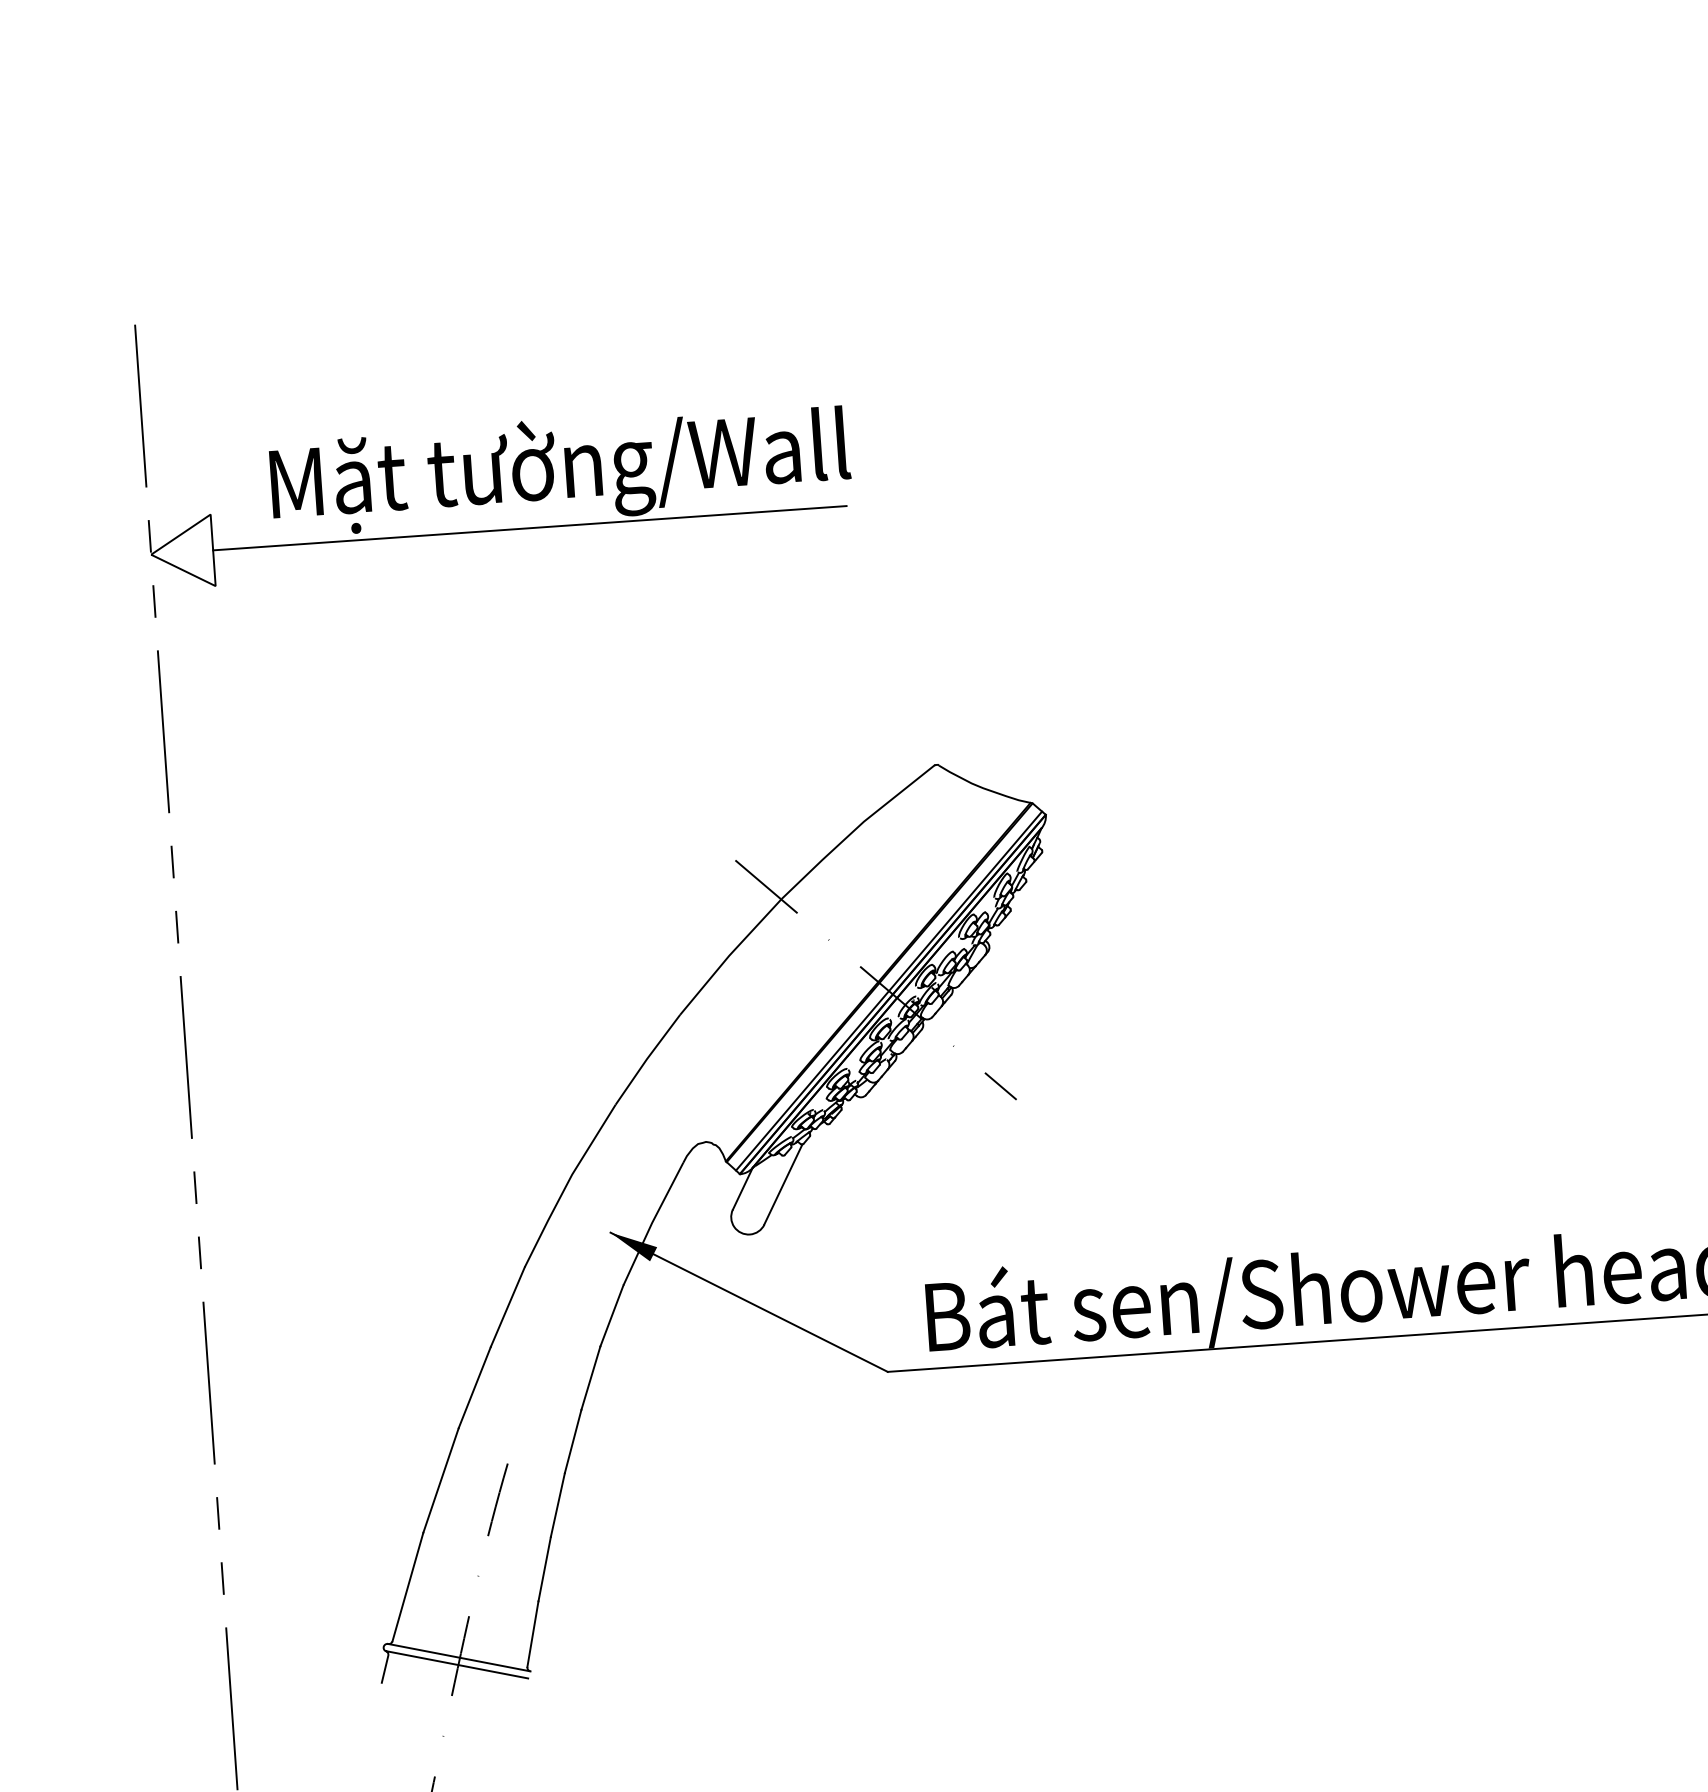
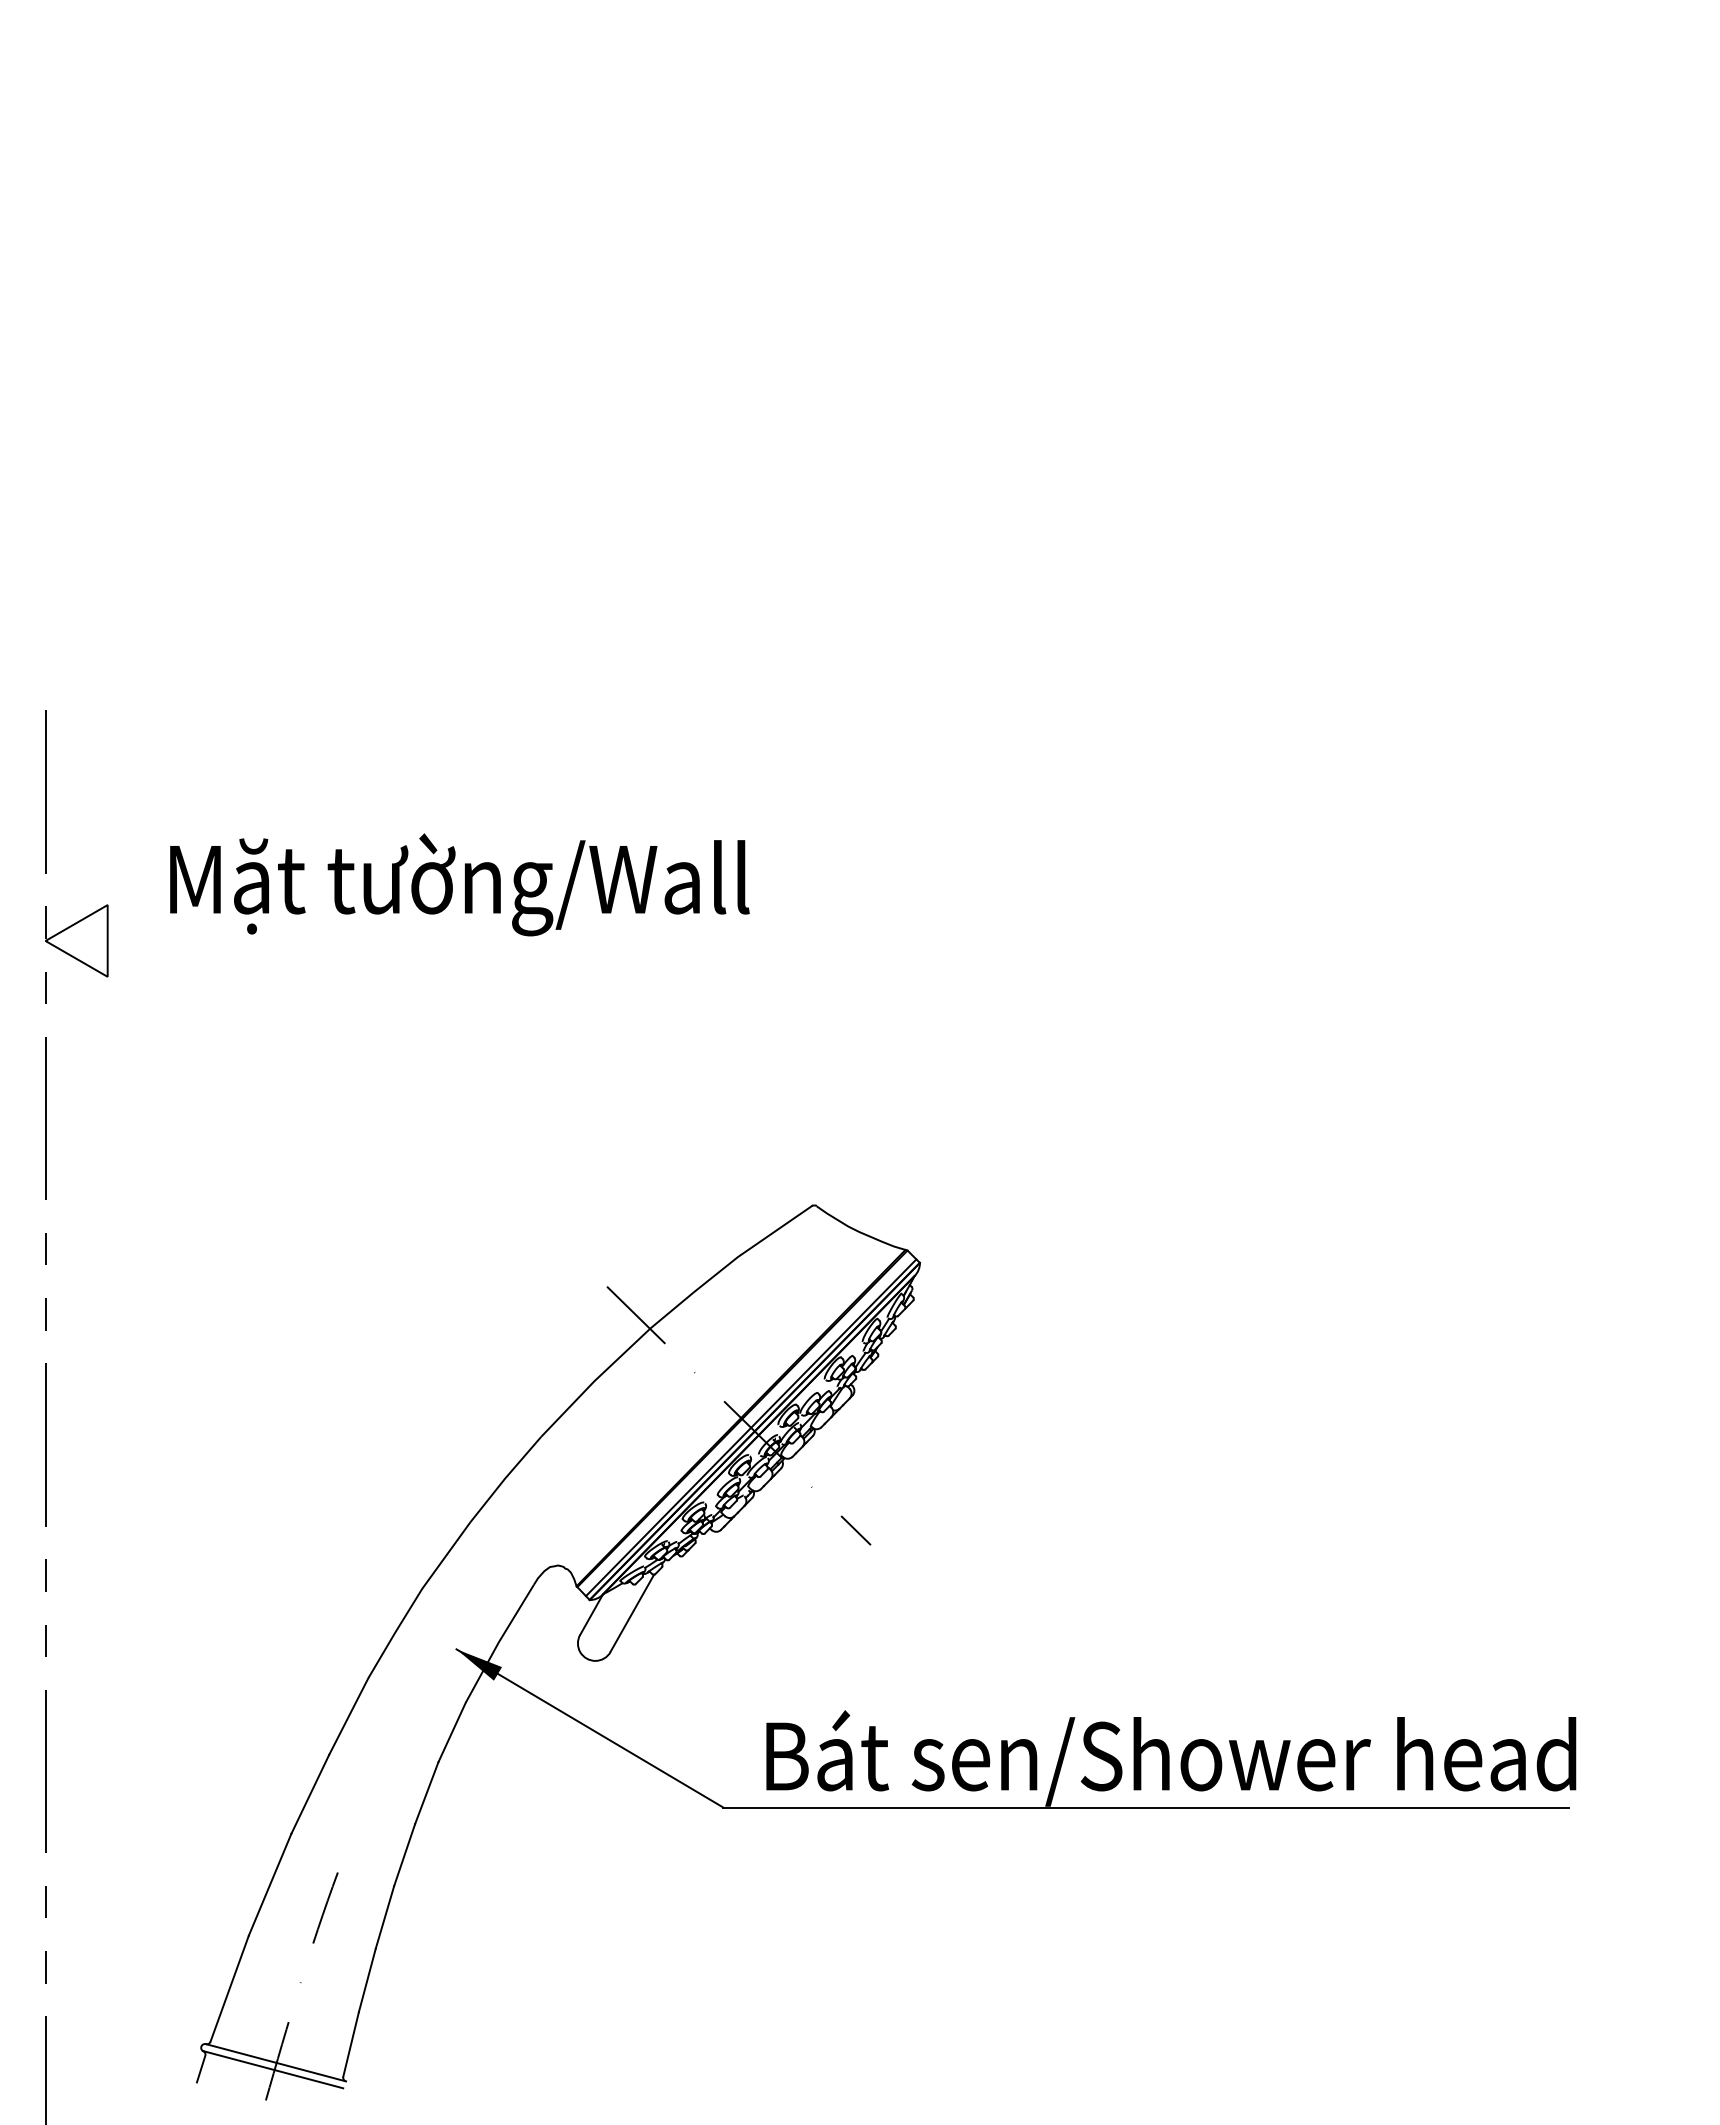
line: (529, 527) -> (424, 940), removed

